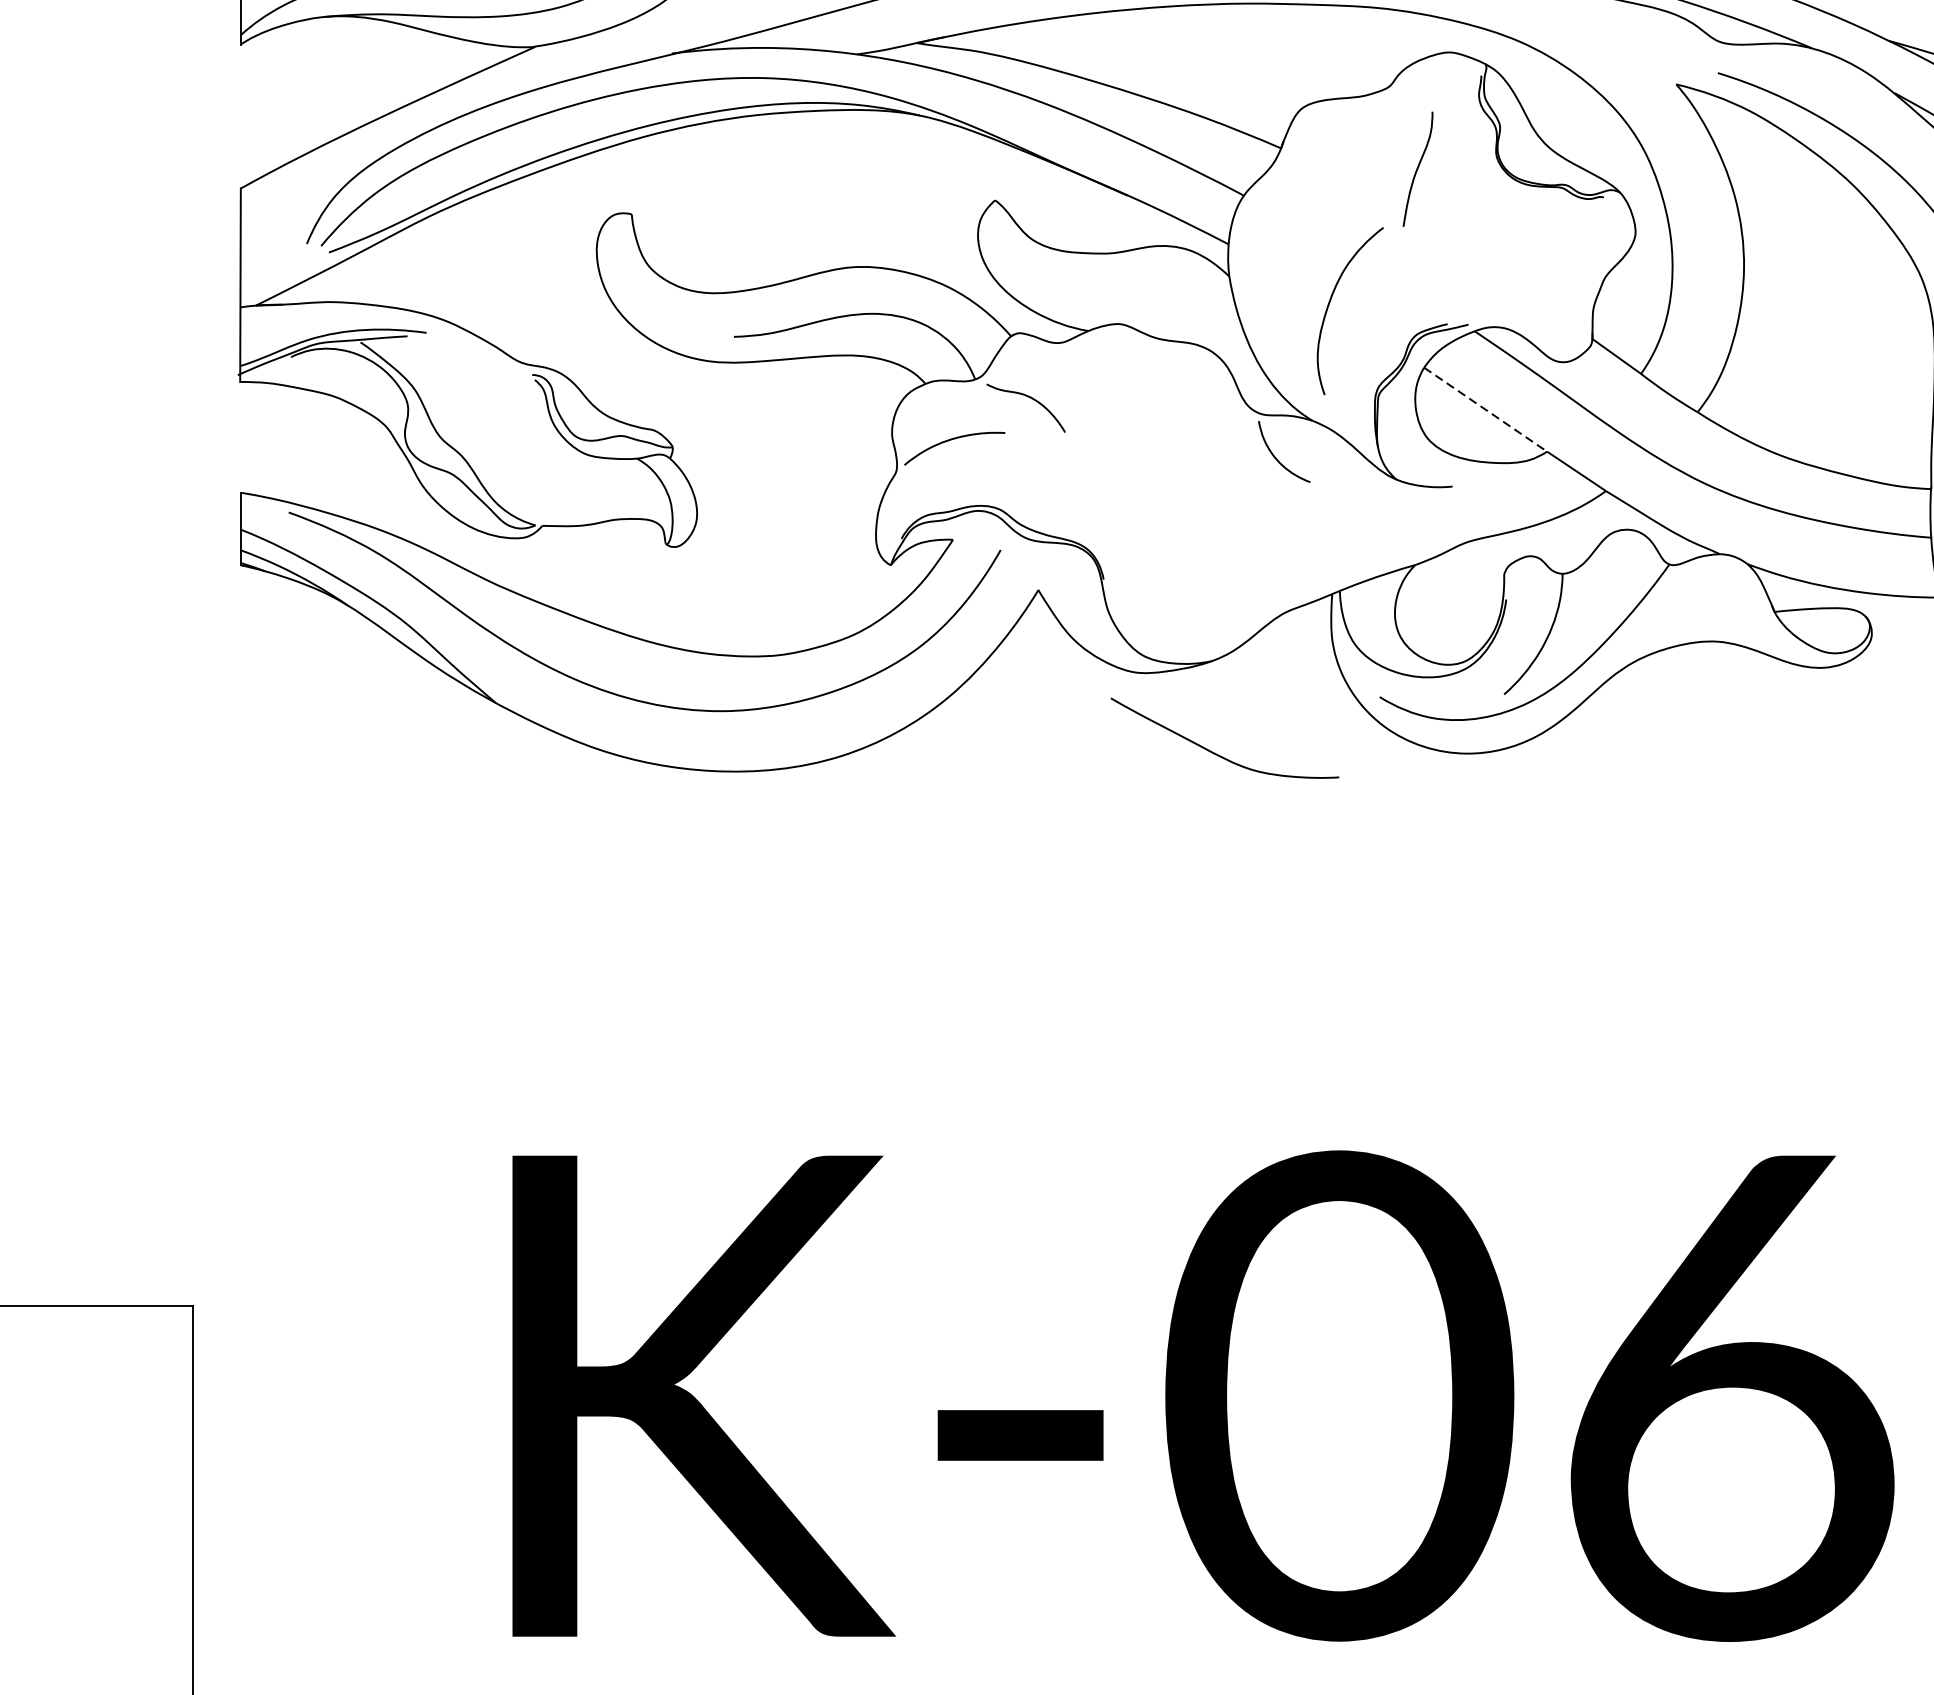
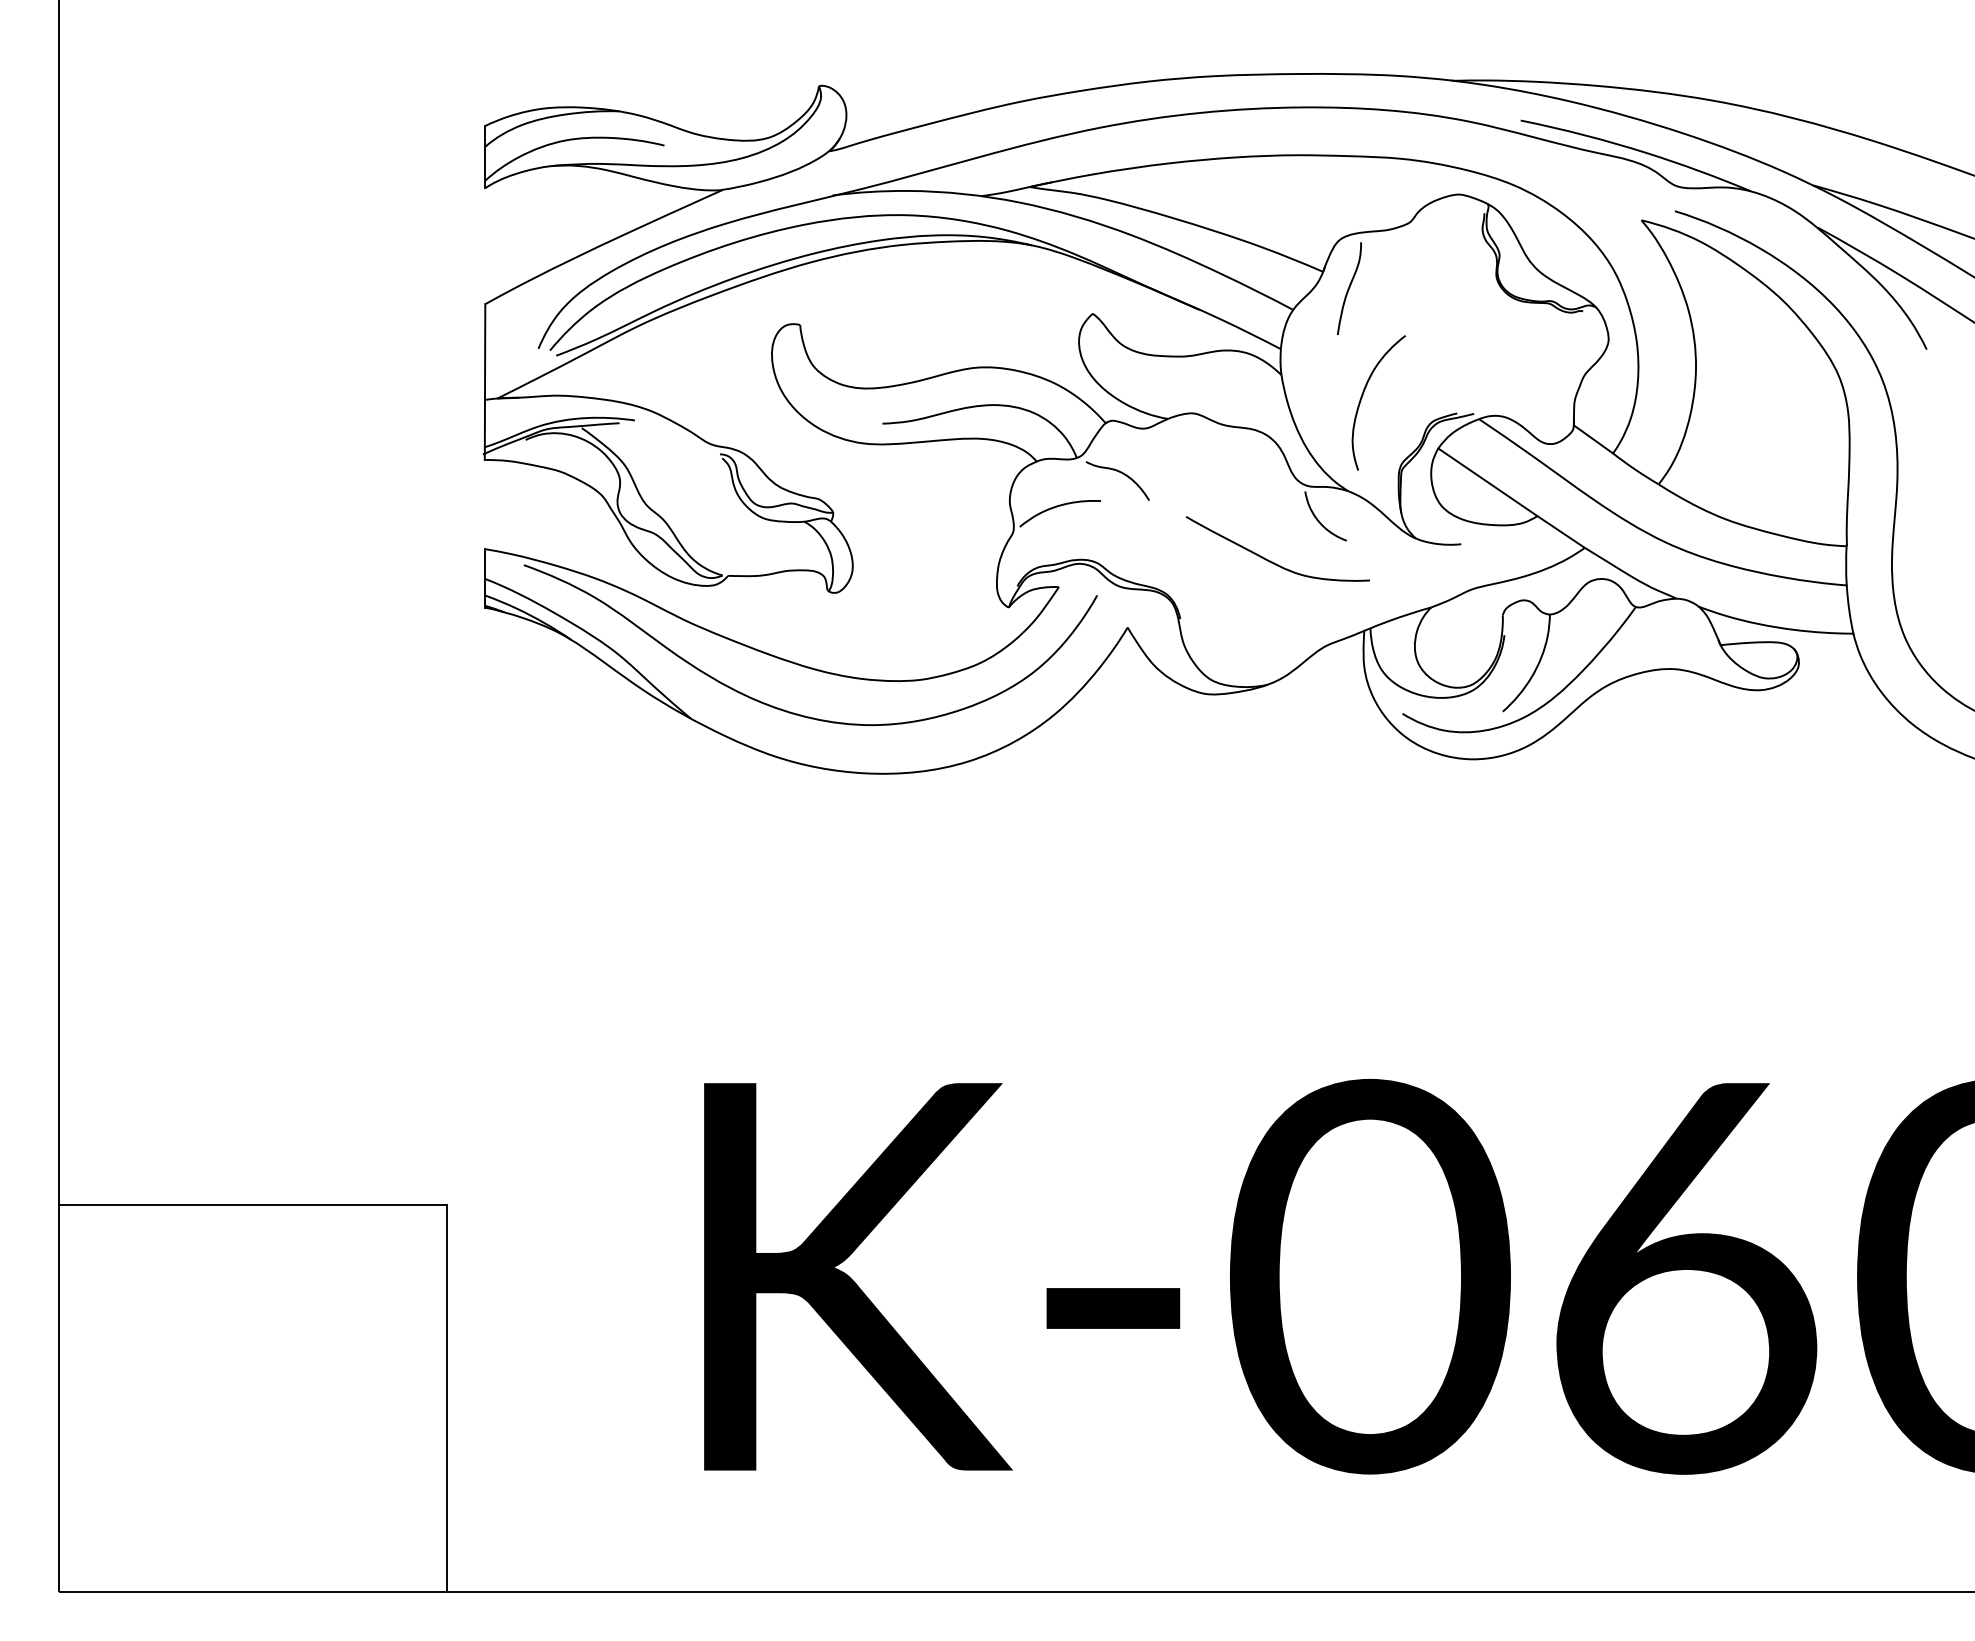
curve: (1418, 169) -> (1349, 288), moved
line: (1485, 409) -> (1487, 482), dashed -> solid
curve: (1215, 752) -> (1270, 560), moved

